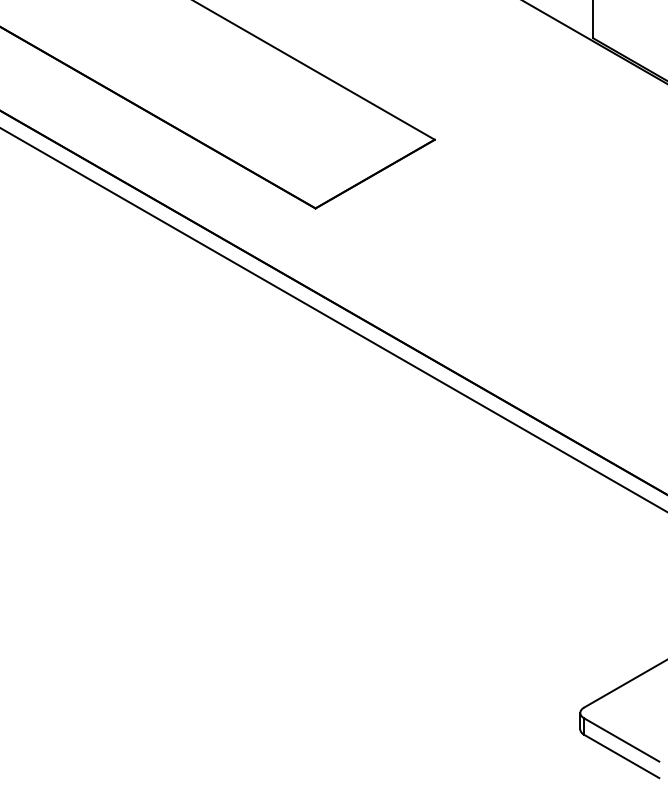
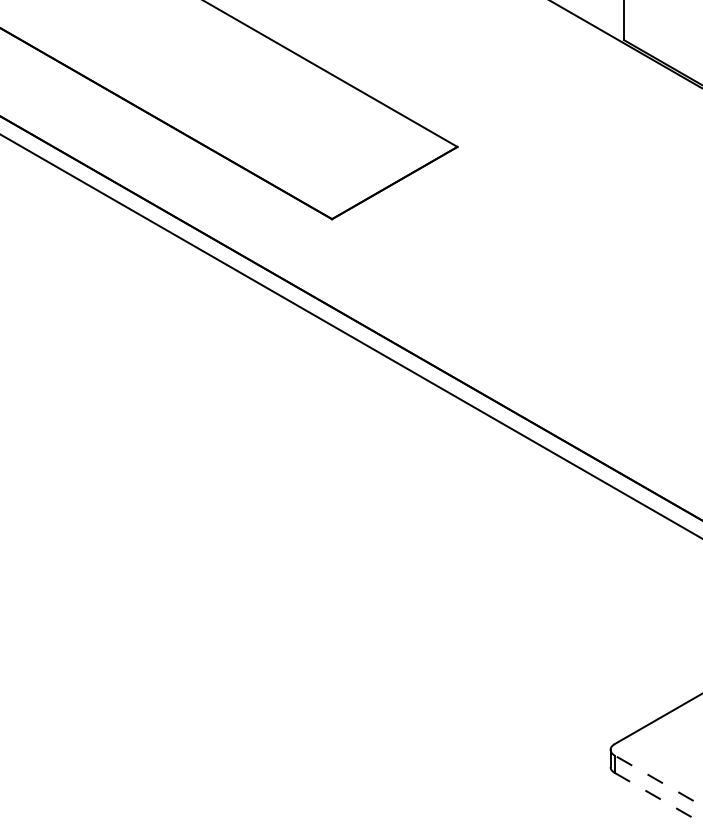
line: (621, 739) -> (653, 777), solid -> dashed
line: (622, 756) -> (654, 795), solid -> dashed

